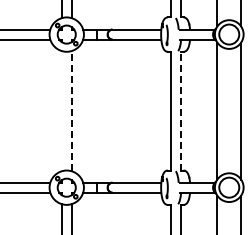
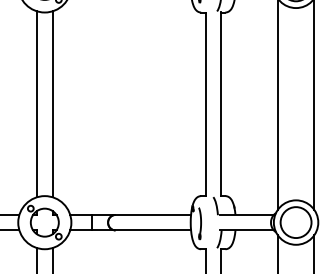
line: (71, 110) -> (52, 103), dashed -> solid
line: (180, 110) -> (220, 103), dashed -> solid
line: (61, 111) -> (36, 104), added

